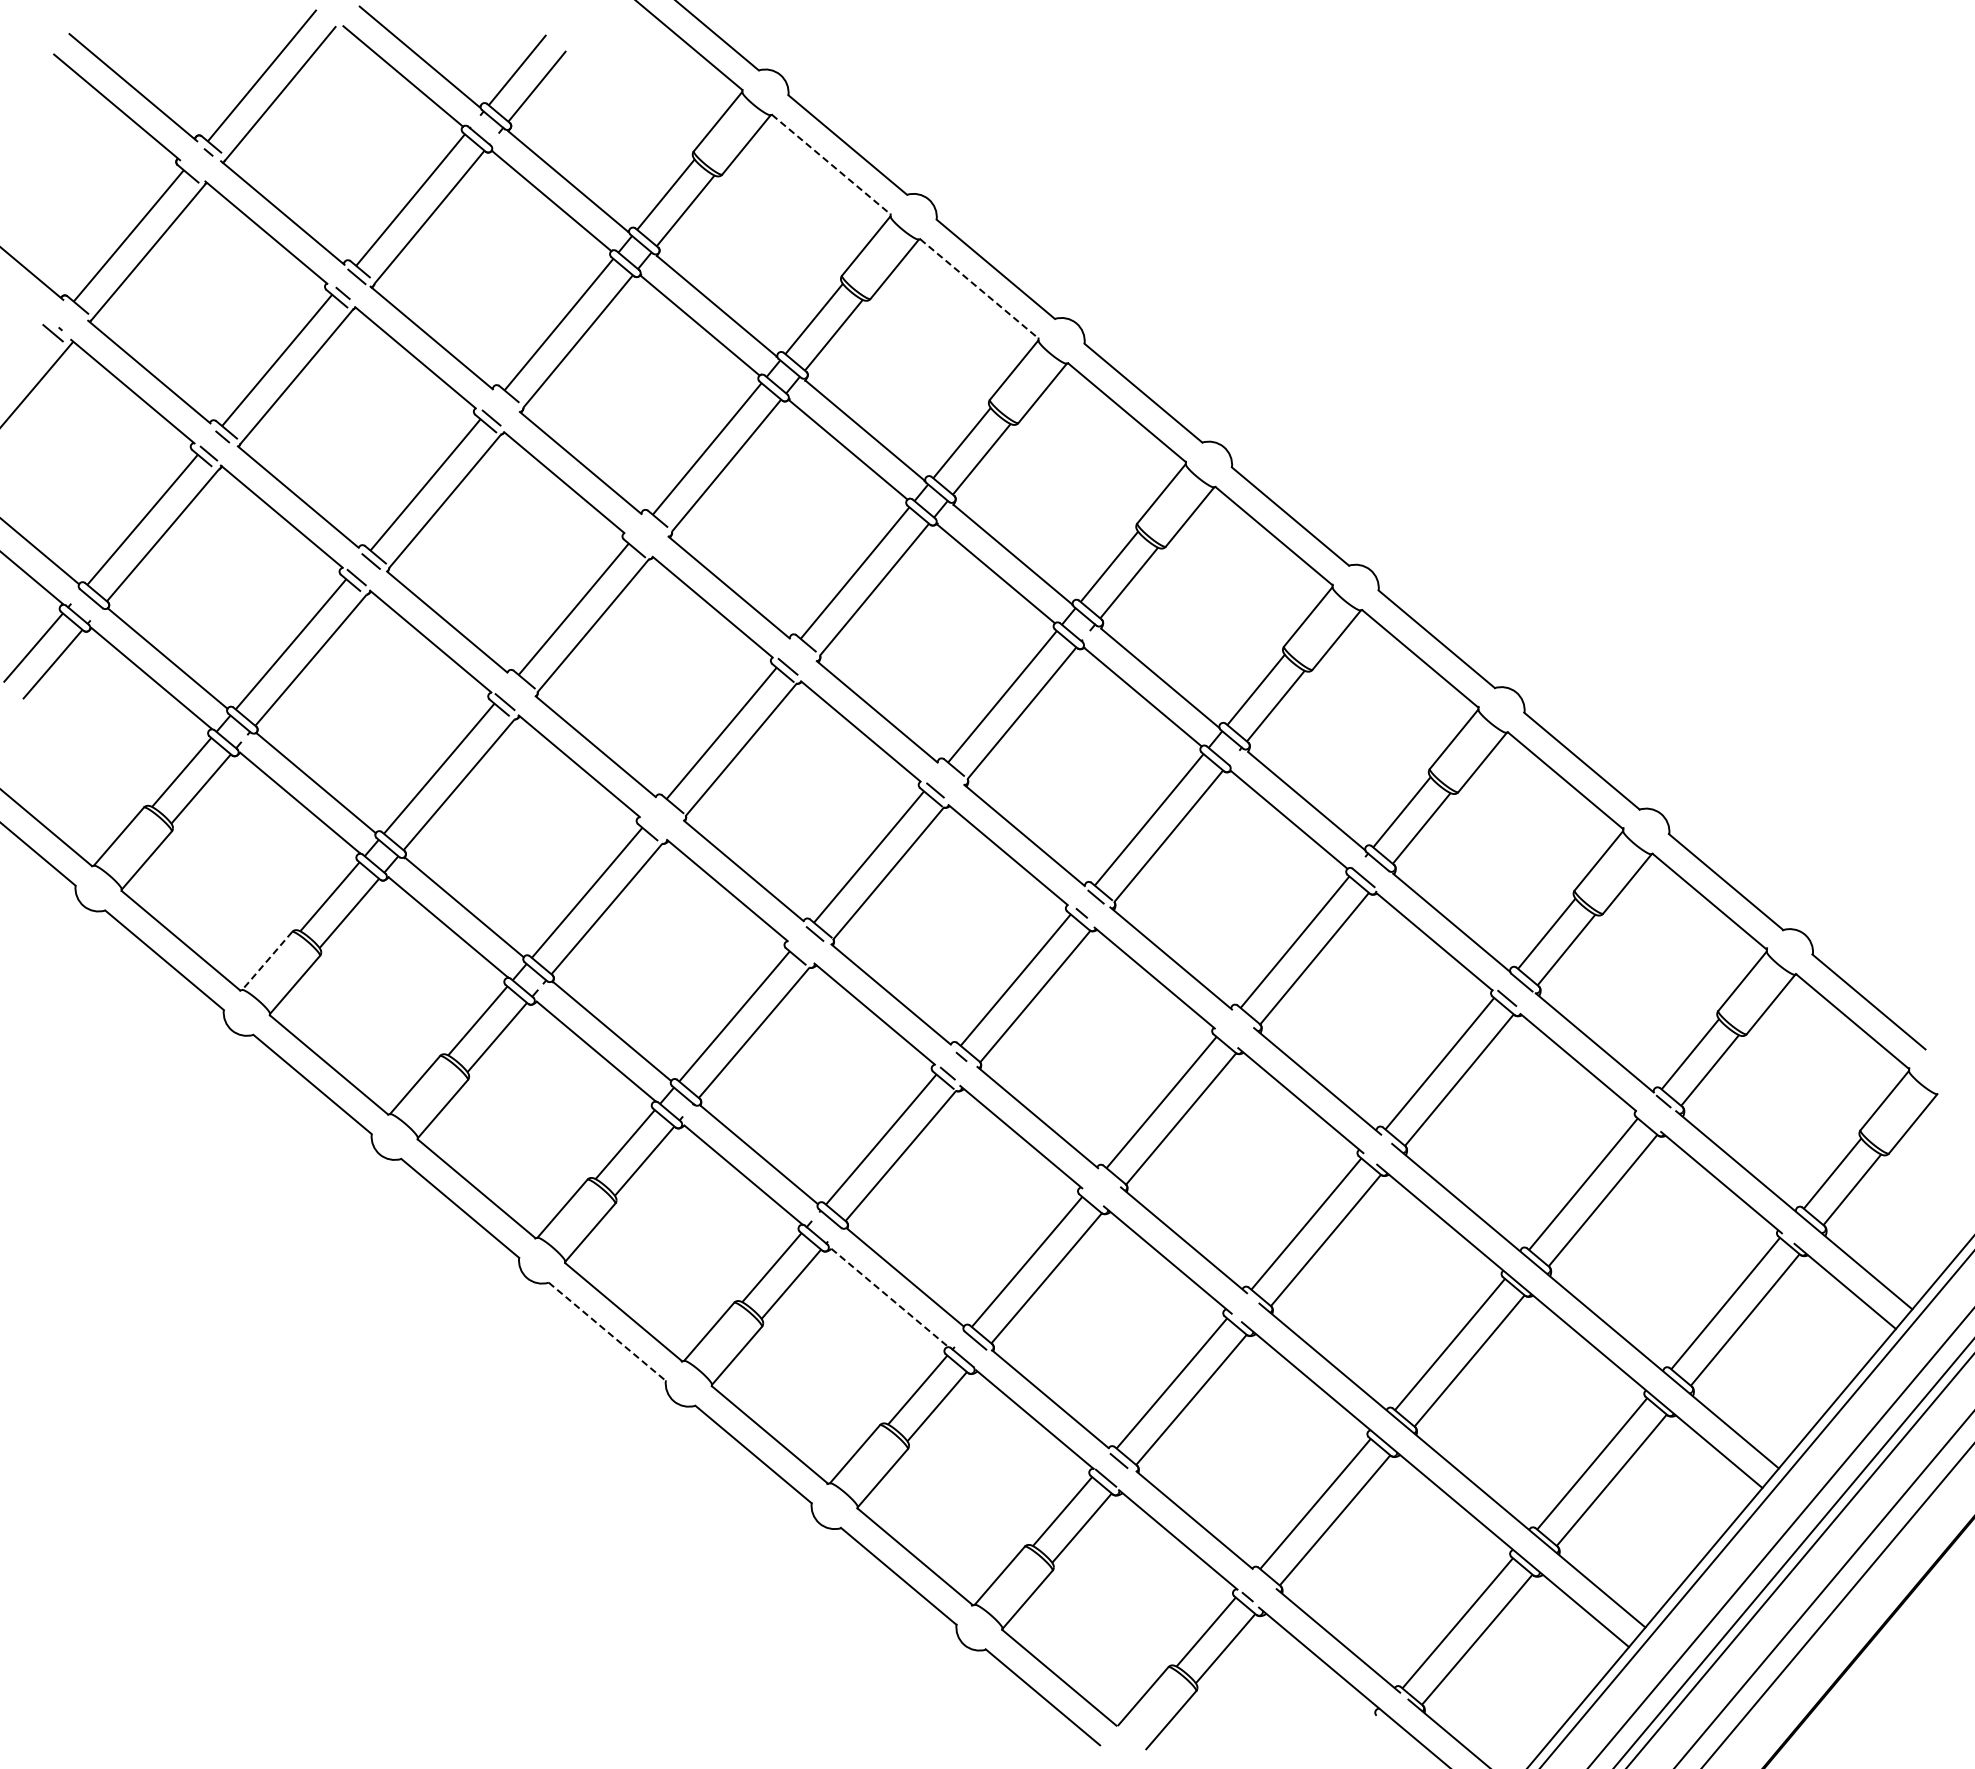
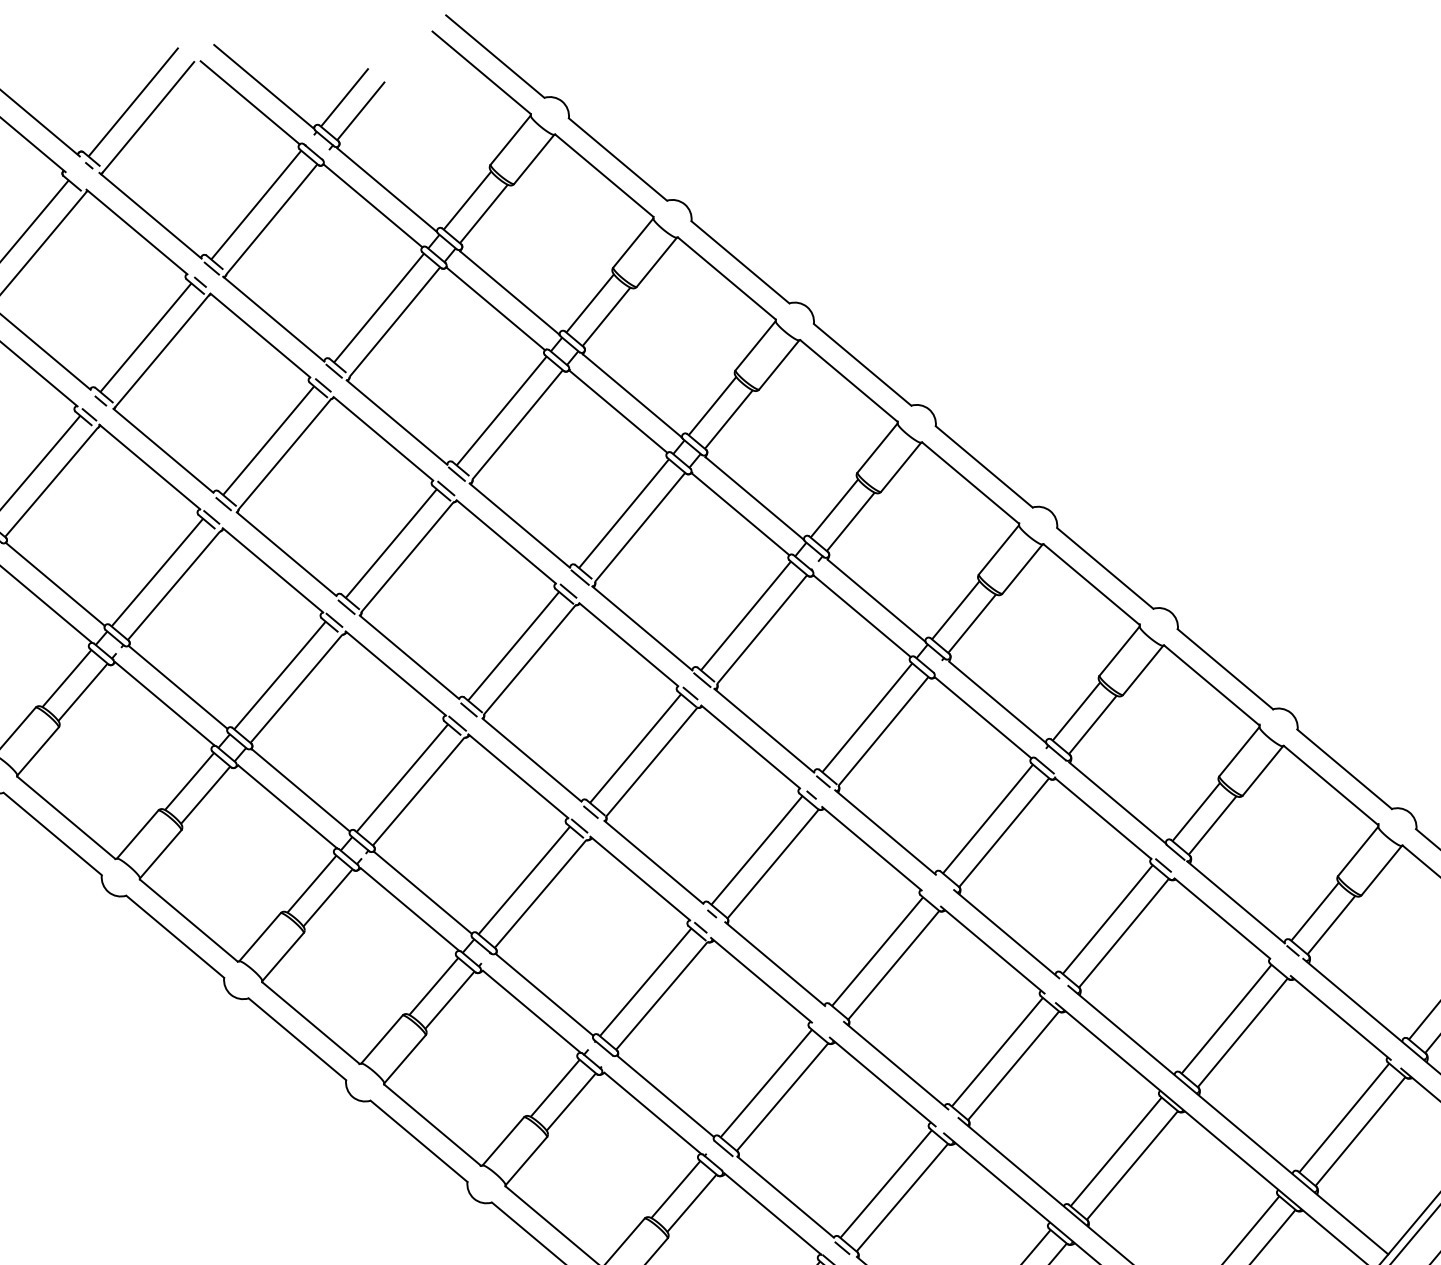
line: (831, 164) -> (604, 175), dashed -> solid
line: (979, 289) -> (726, 279), dashed -> solid
line: (504, 400) -> (333, 370), added
line: (652, 525) -> (456, 474), added
line: (639, 542) -> (445, 488), added
line: (801, 650) -> (579, 577), added
line: (519, 686) -> (346, 607), added
line: (949, 774) -> (702, 680), added
line: (667, 810) -> (468, 710), added
line: (653, 826) -> (457, 723), added
line: (801, 950) -> (579, 825), added
line: (266, 961) -> (137, 834), dashed -> solid
line: (890, 1298) -> (653, 1113), dashed -> solid
line: (607, 1332) -> (419, 1141), dashed -> solid

